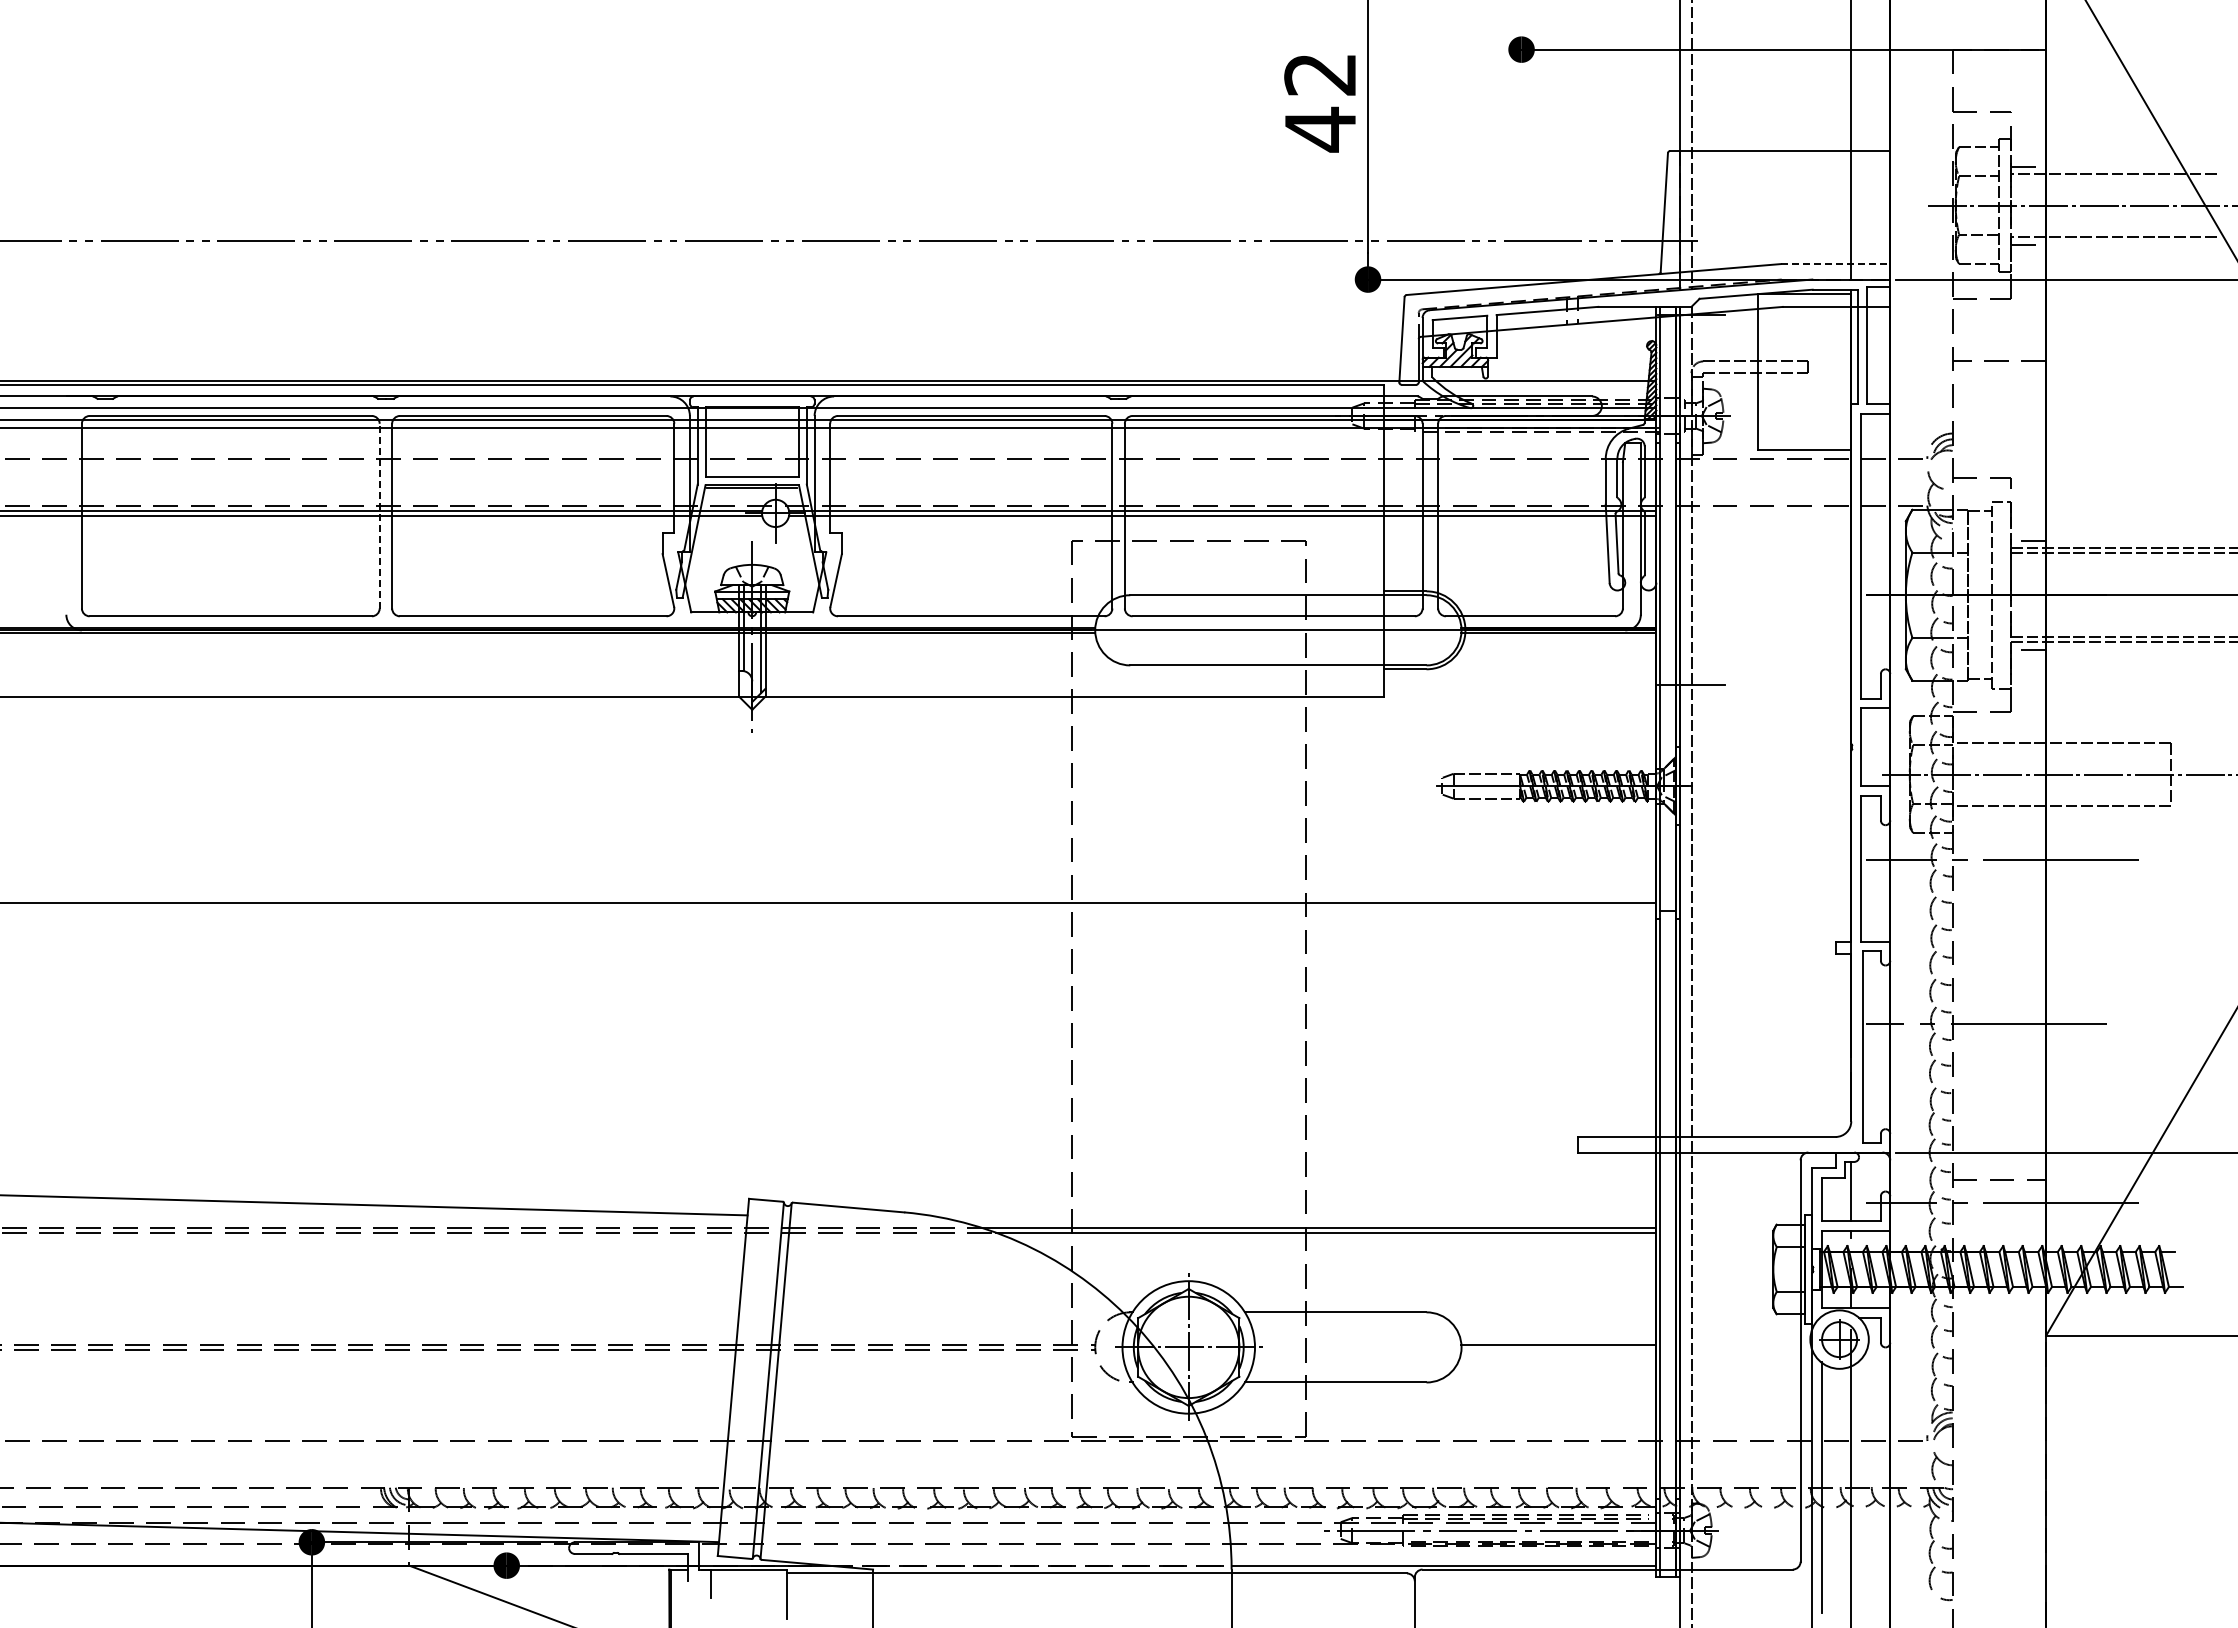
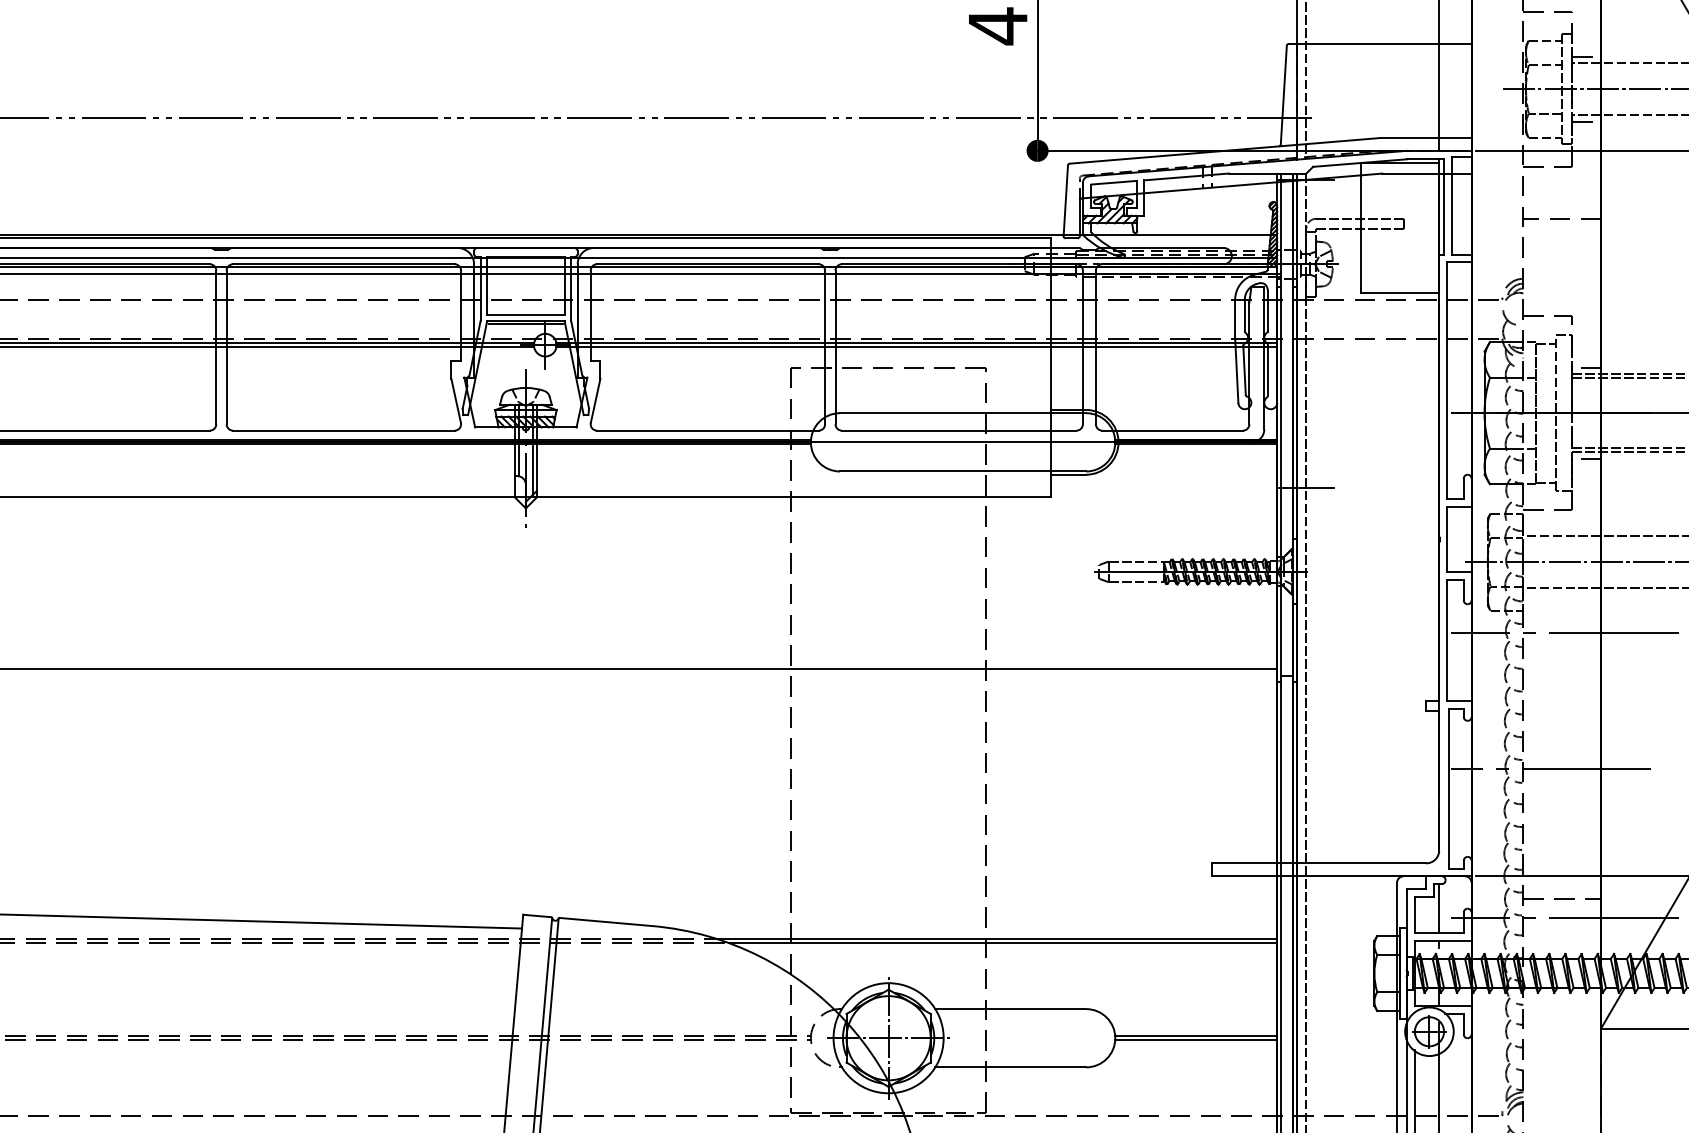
line: (1835, 263) -> (1426, 137), dashed -> solid
line: (379, 515) -> (216, 346), dashed -> solid
line: (1558, 1349) -> (1195, 1039), added

